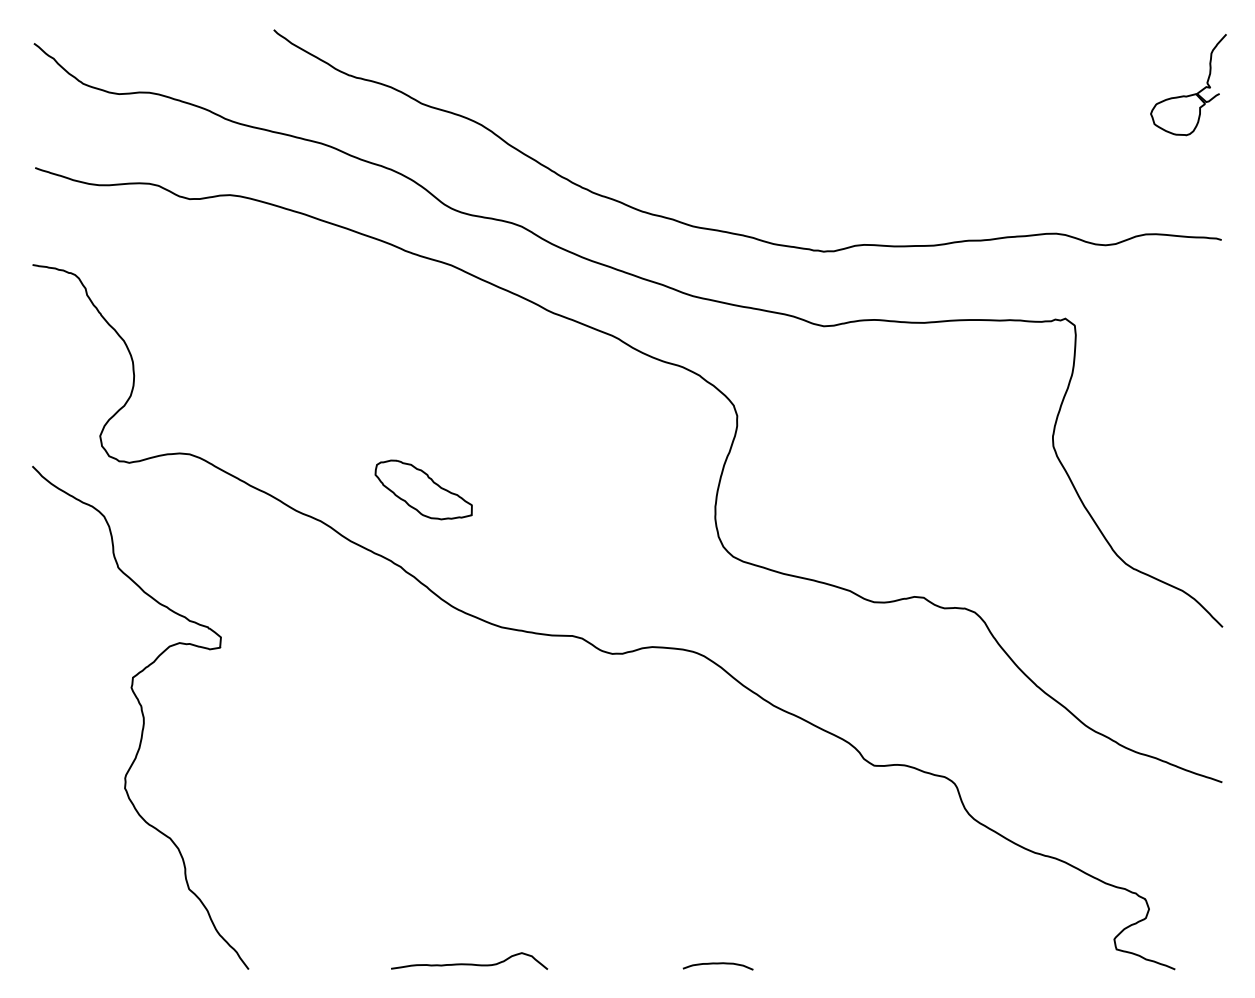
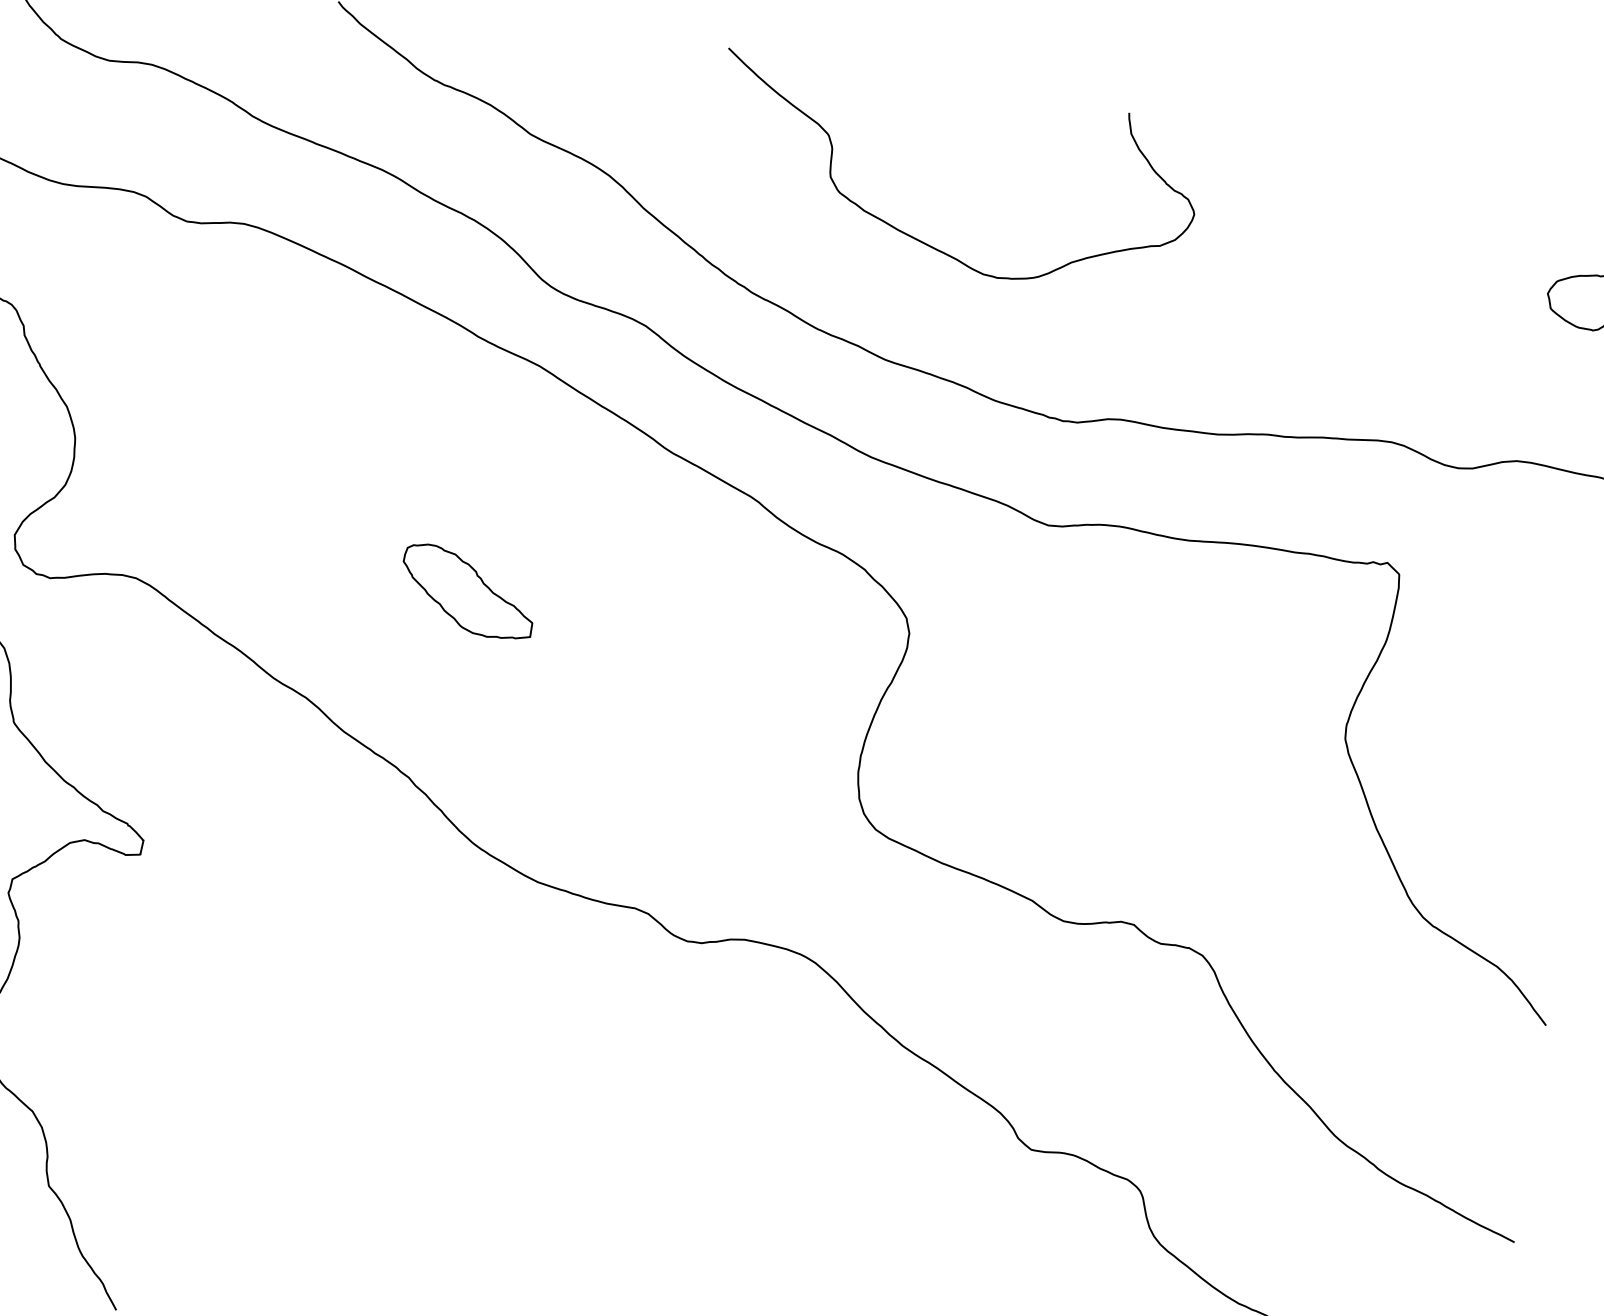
curve: (708, 139) -> (924, 241), added
part: (423, 489) -> (467, 591), moved

